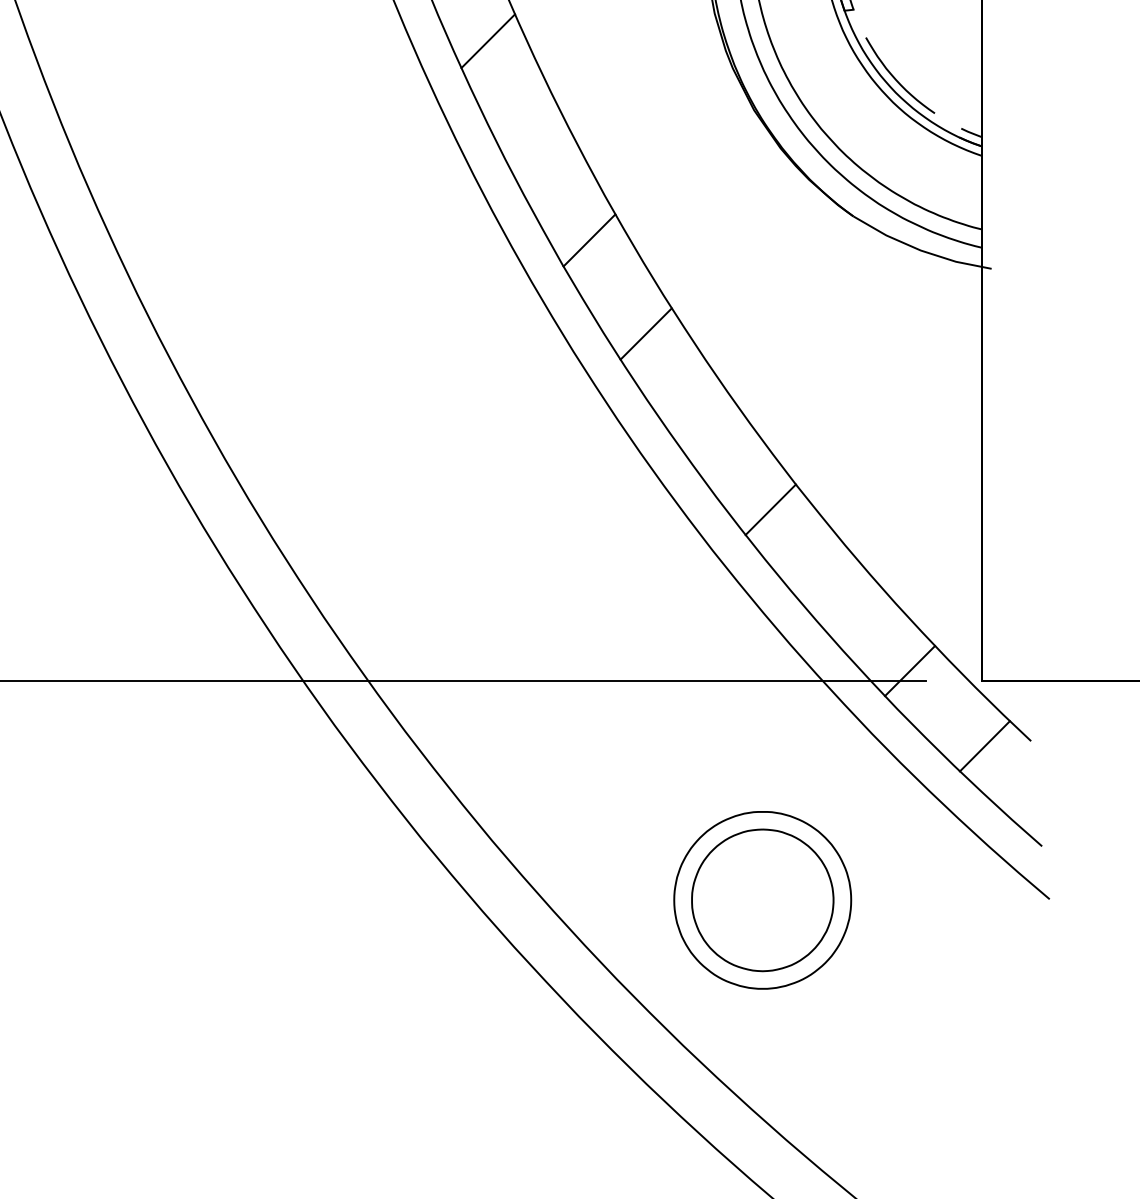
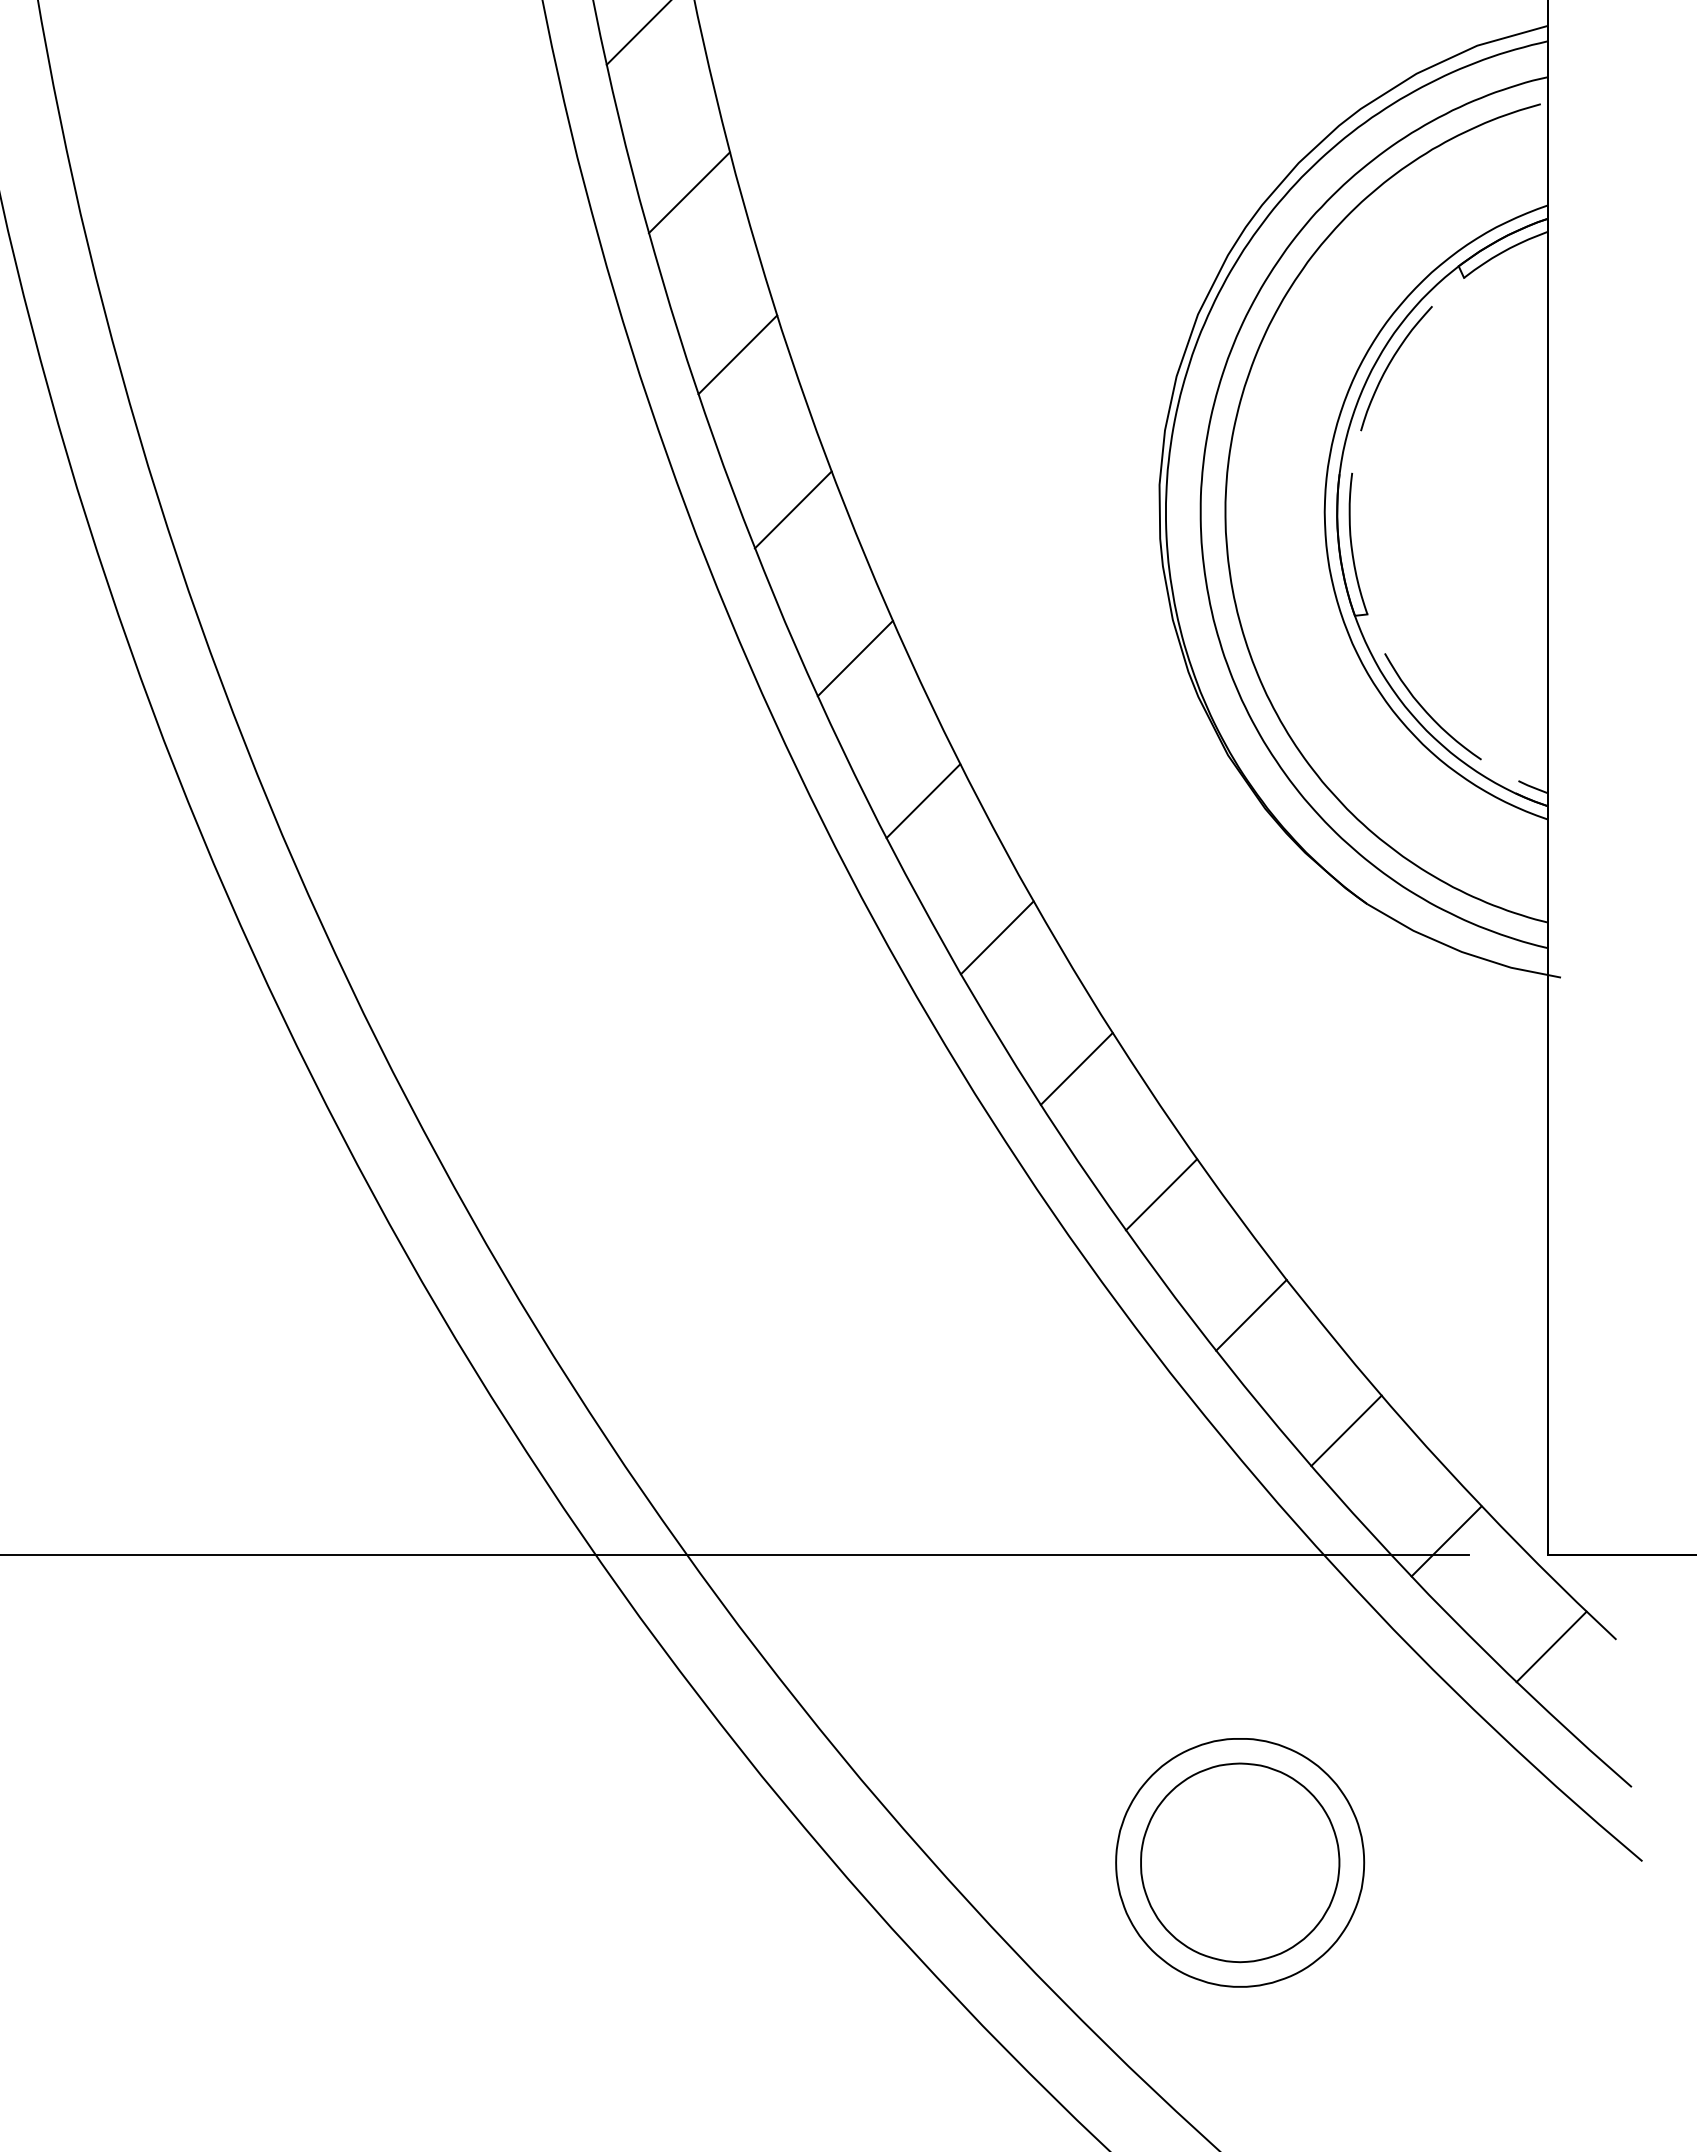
line: (536, 143) -> (923, 801), added
line: (706, 423) -> (1161, 1194), added
line: (838, 591) -> (1346, 1430), added

